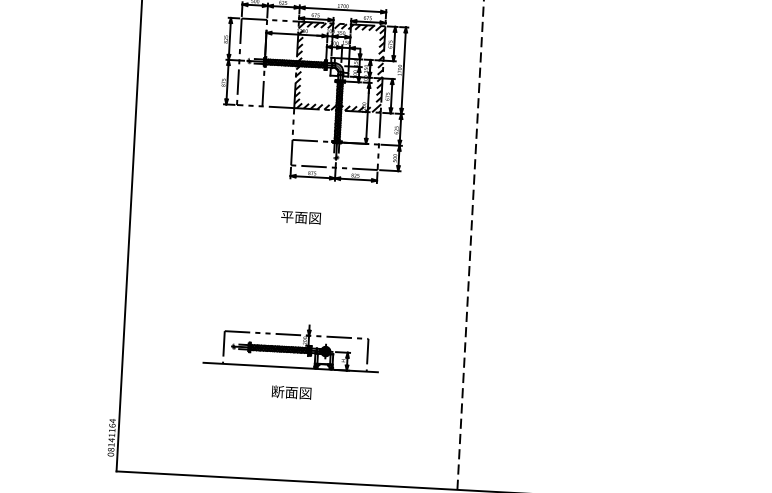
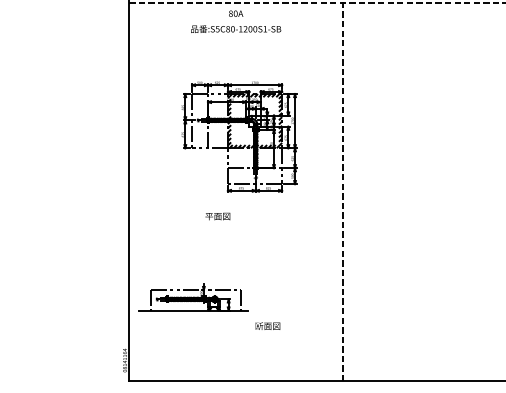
text: (300, 217) -> (217, 216), moved
part: (291, 346) -> (193, 297), moved
text: (291, 391) -> (267, 325), moved

